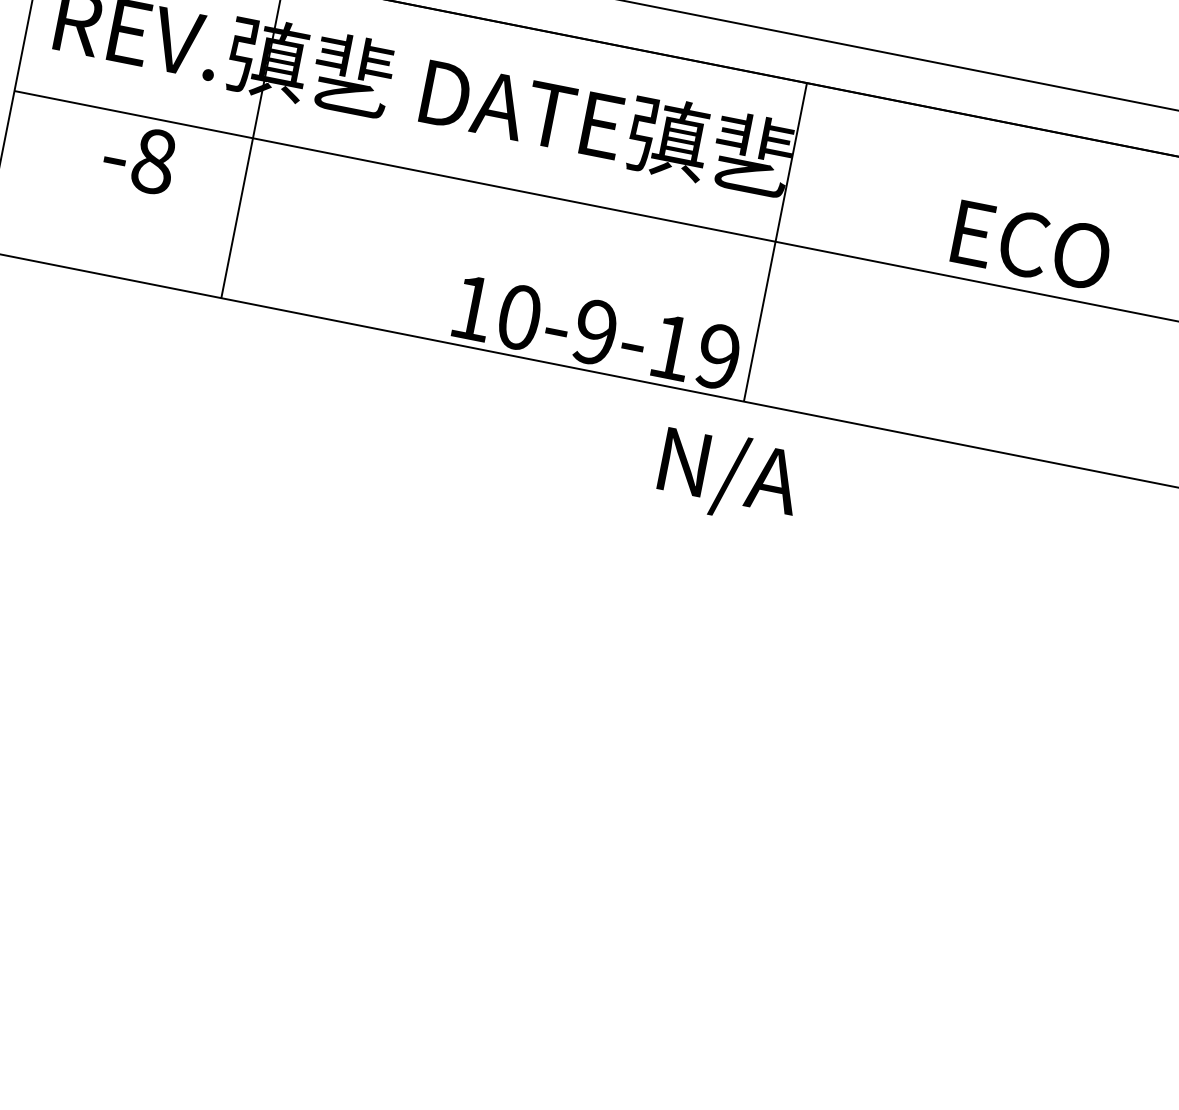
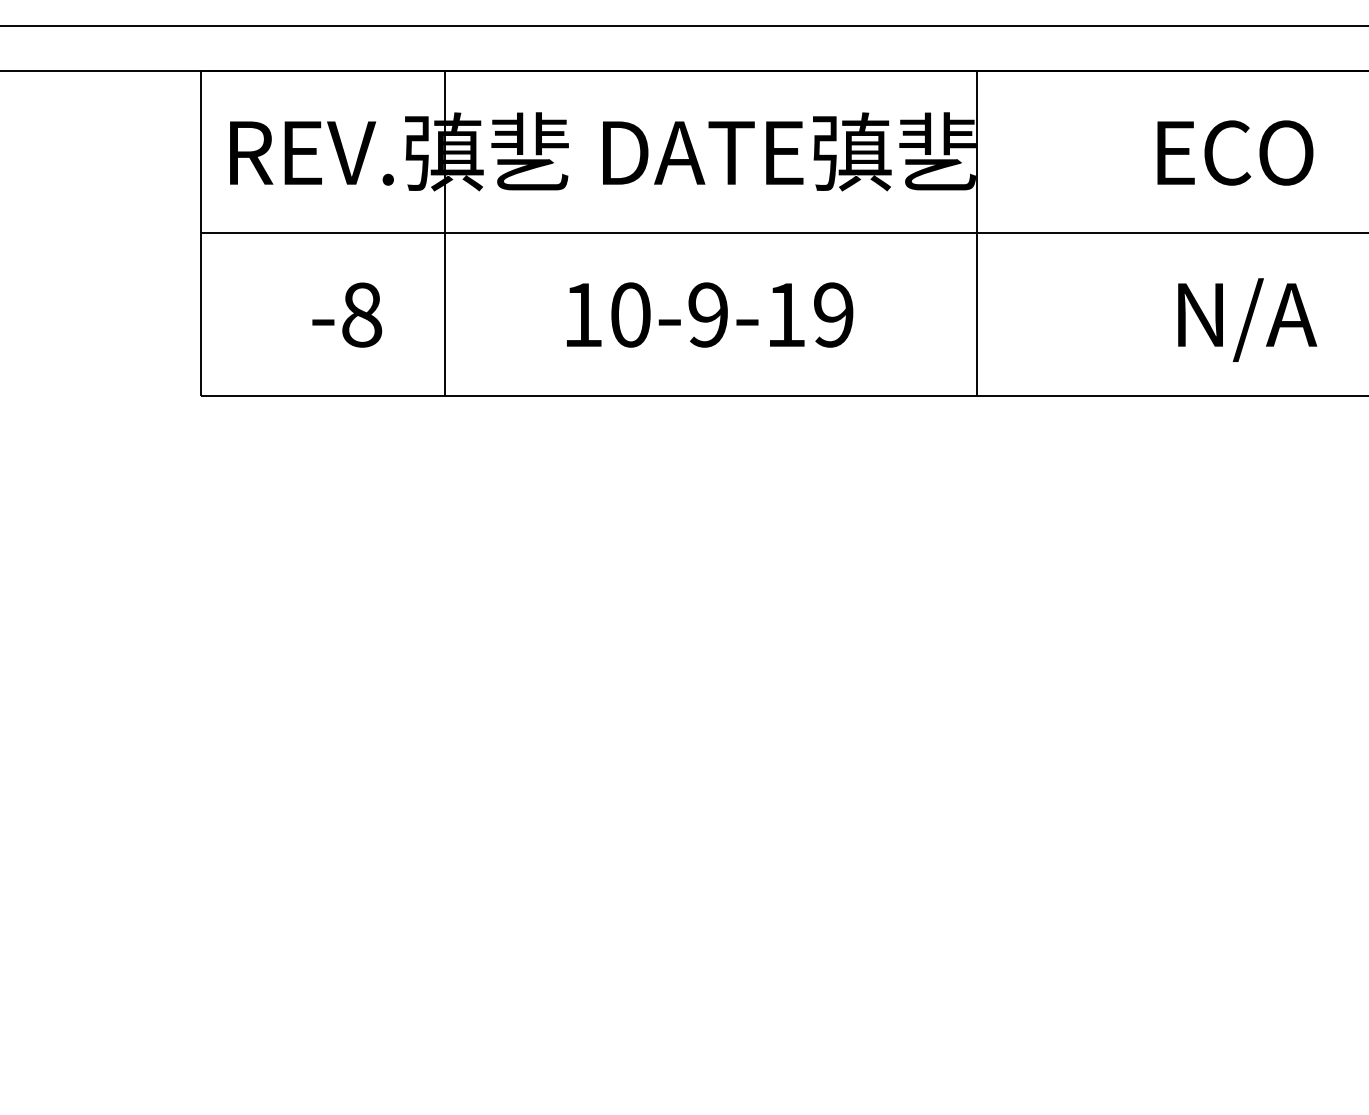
text: (139, 158) -> (347, 314), moved
text: (1032, 245) -> (1235, 152), moved
text: (597, 332) -> (710, 314), moved
text: (729, 475) -> (1247, 319), moved

